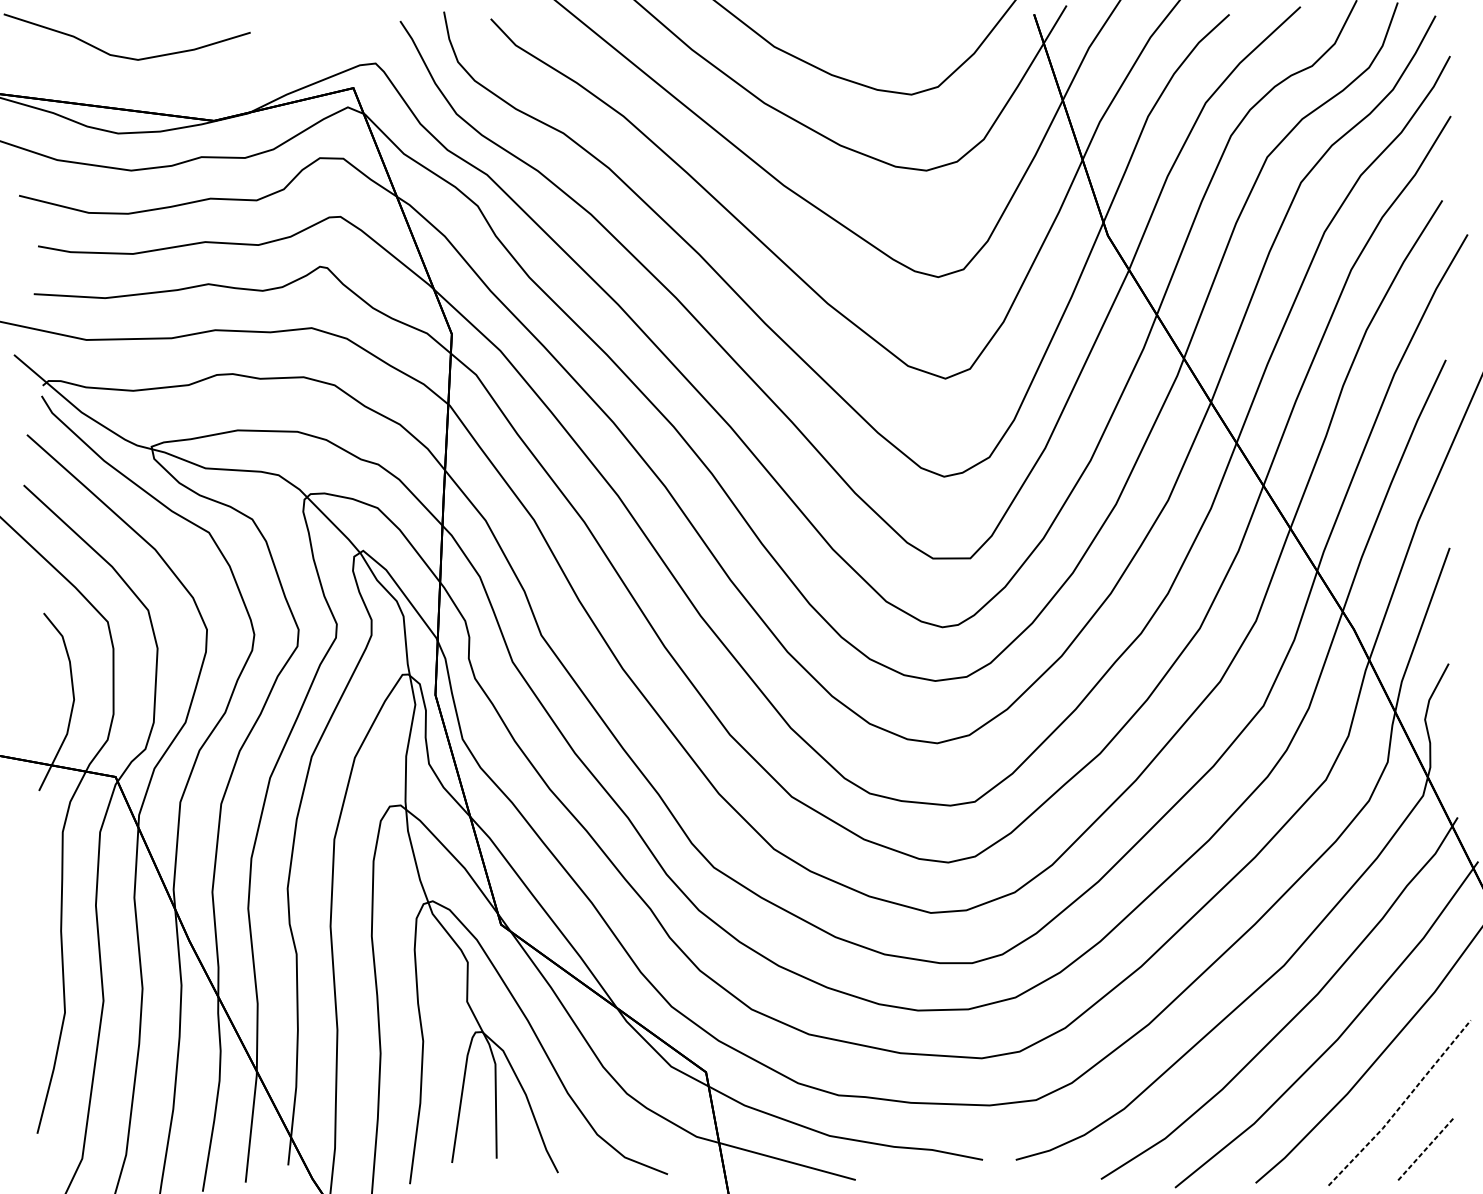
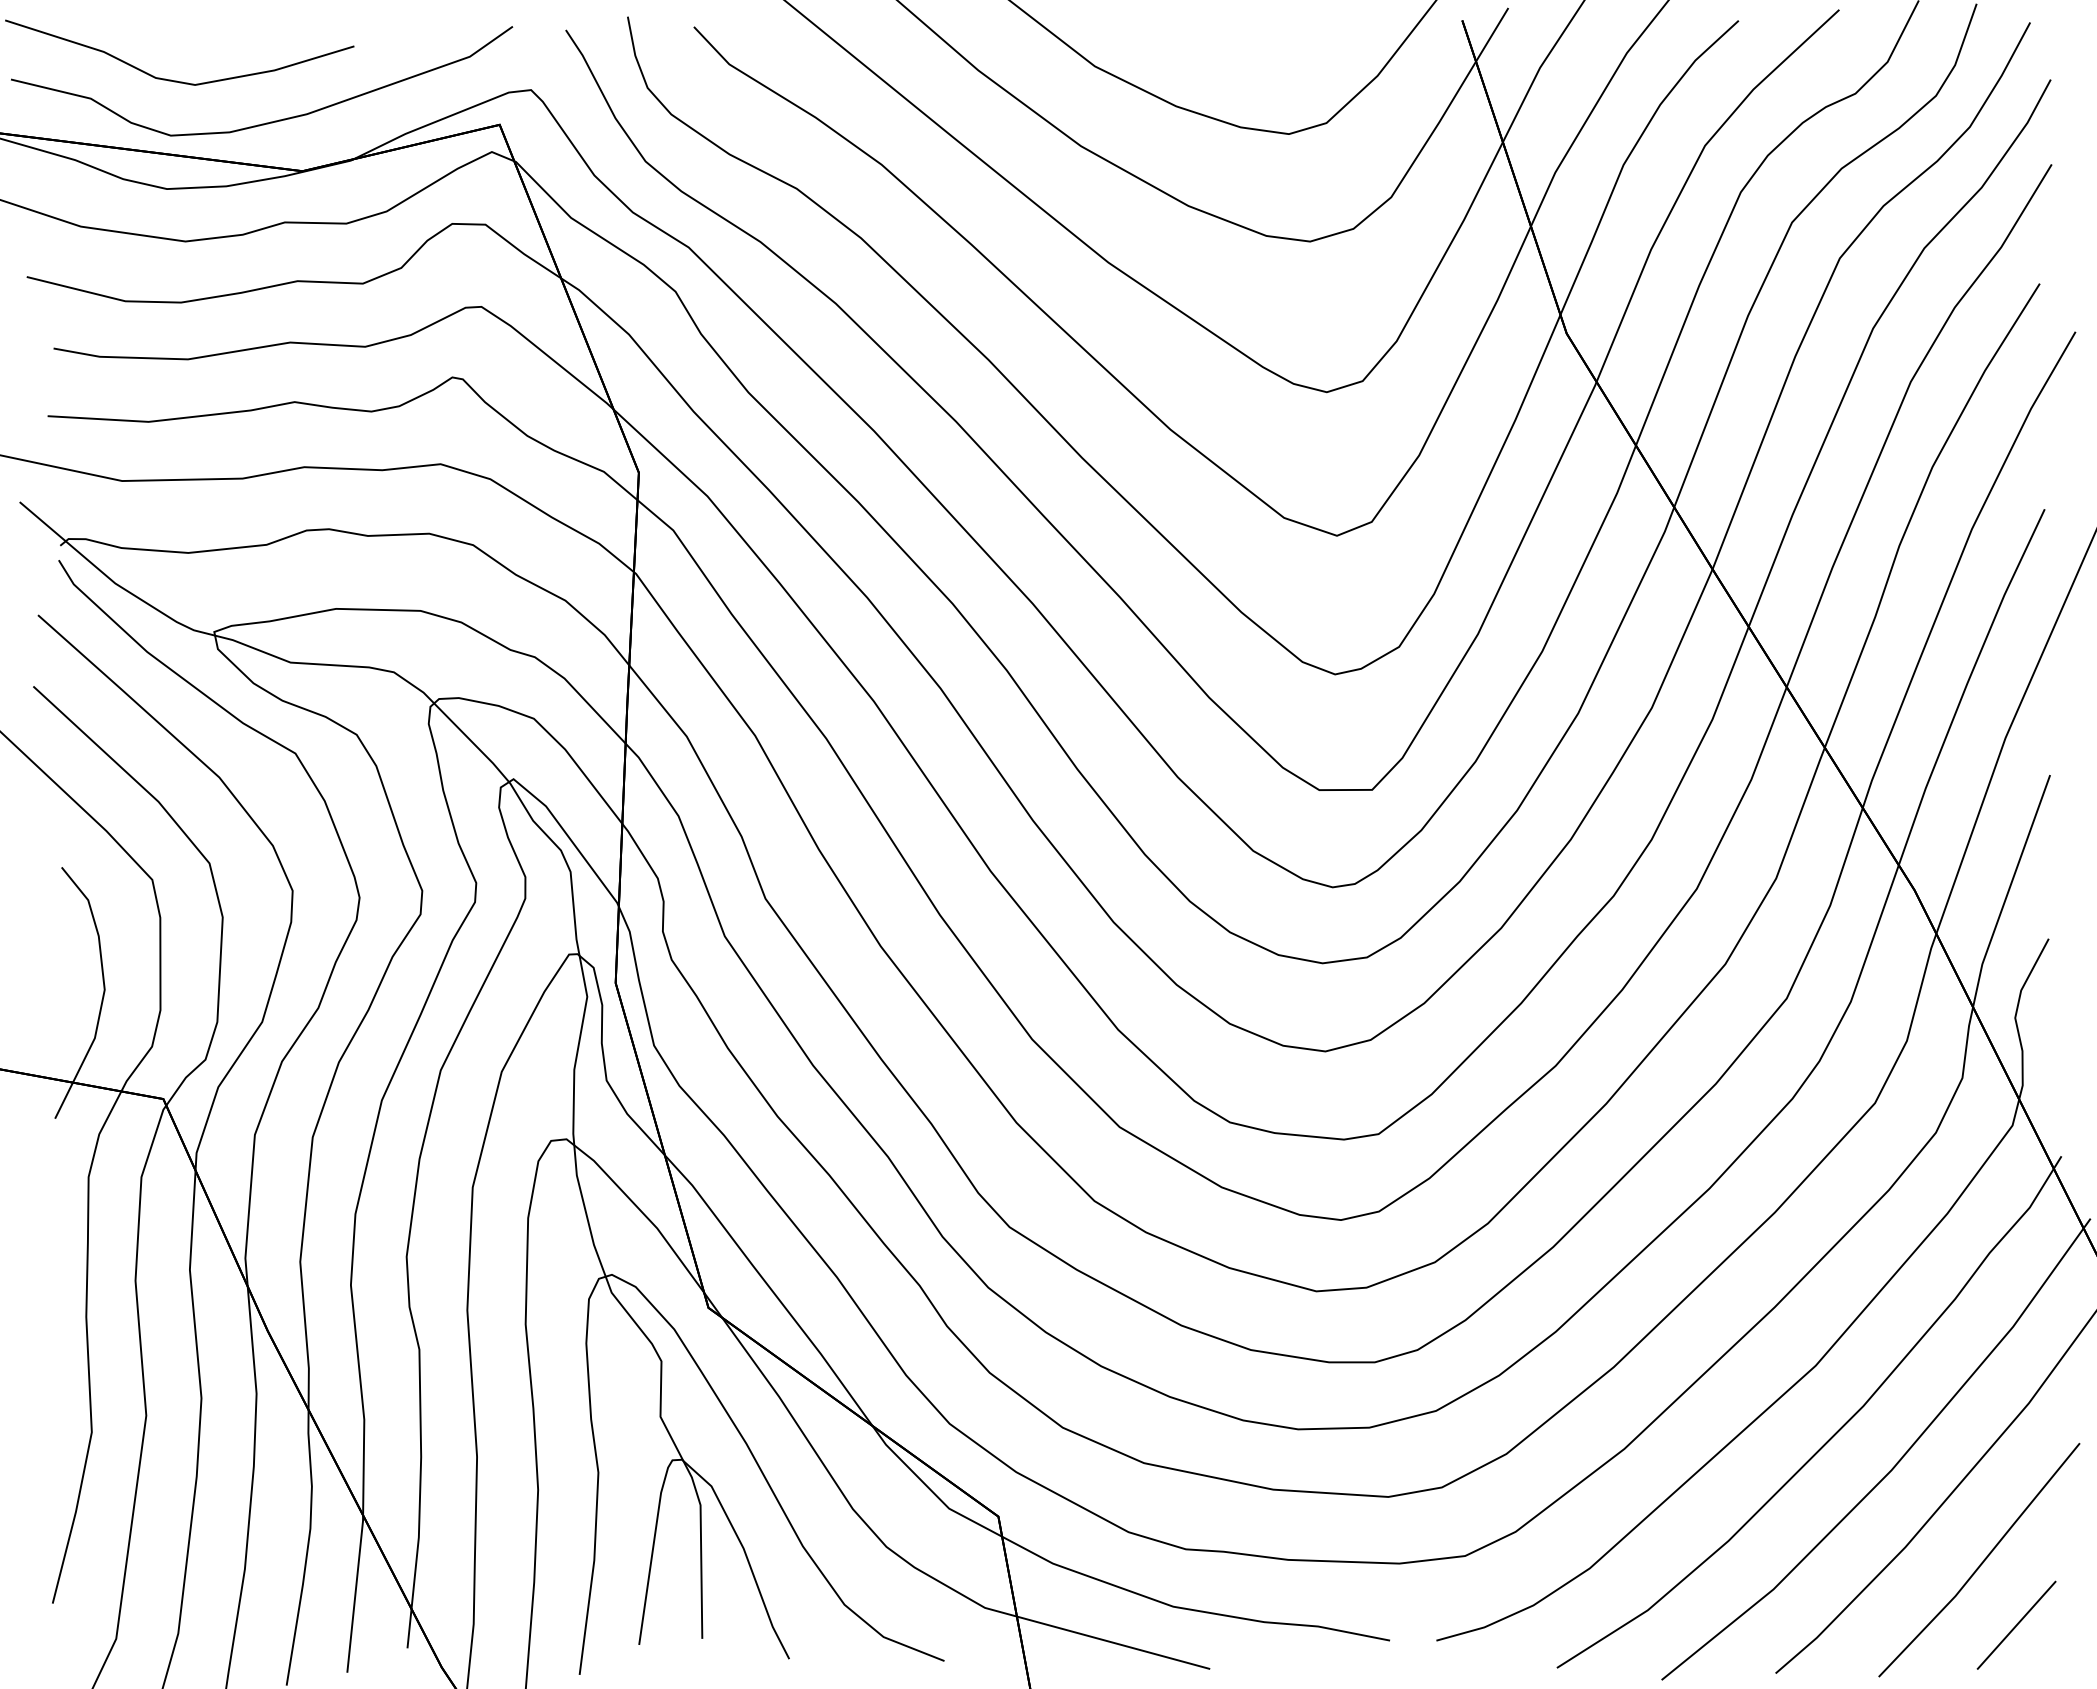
curve: (191, 85) -> (270, 121), added
line: (1401, 1104) -> (1982, 1562), dashed -> solid
line: (1425, 1148) -> (2016, 1624), dashed -> solid

